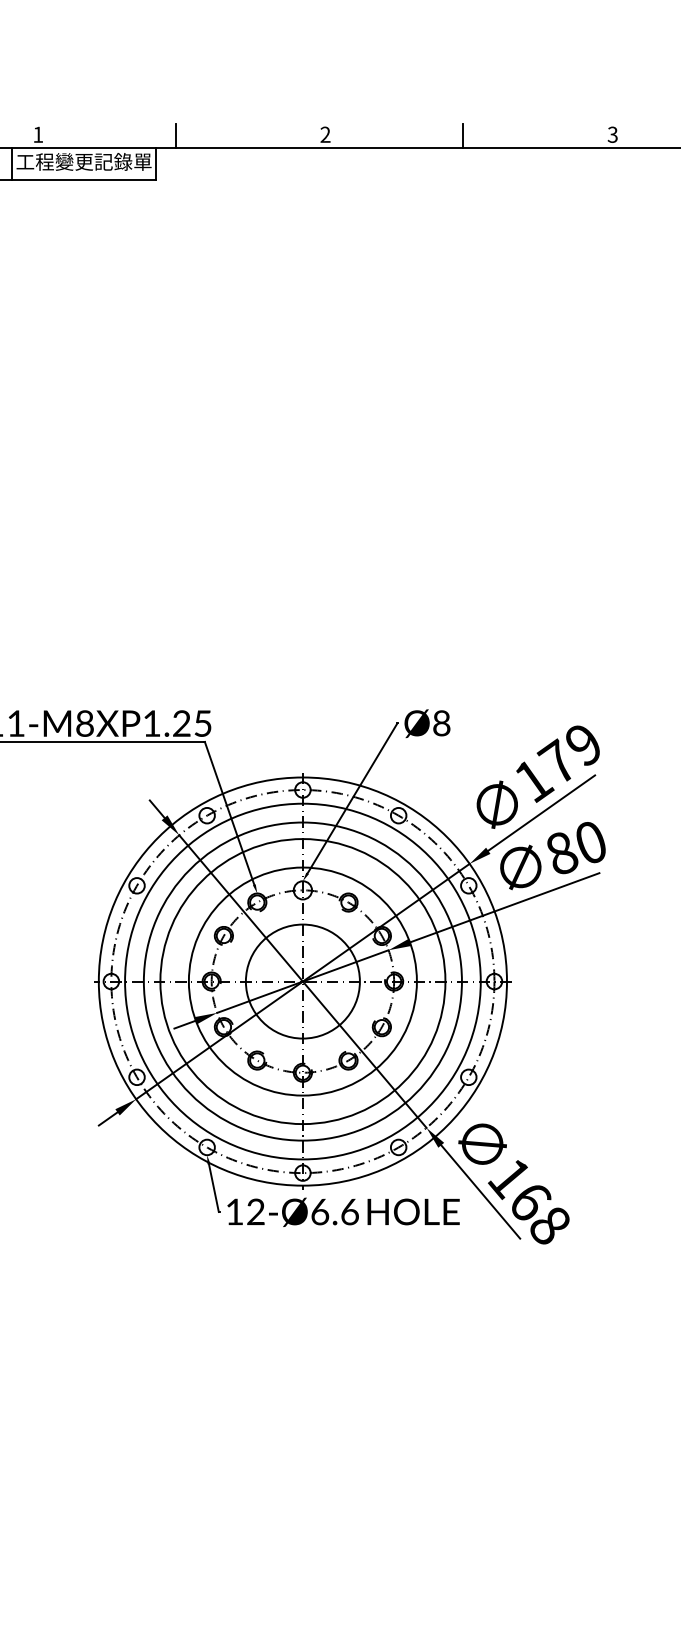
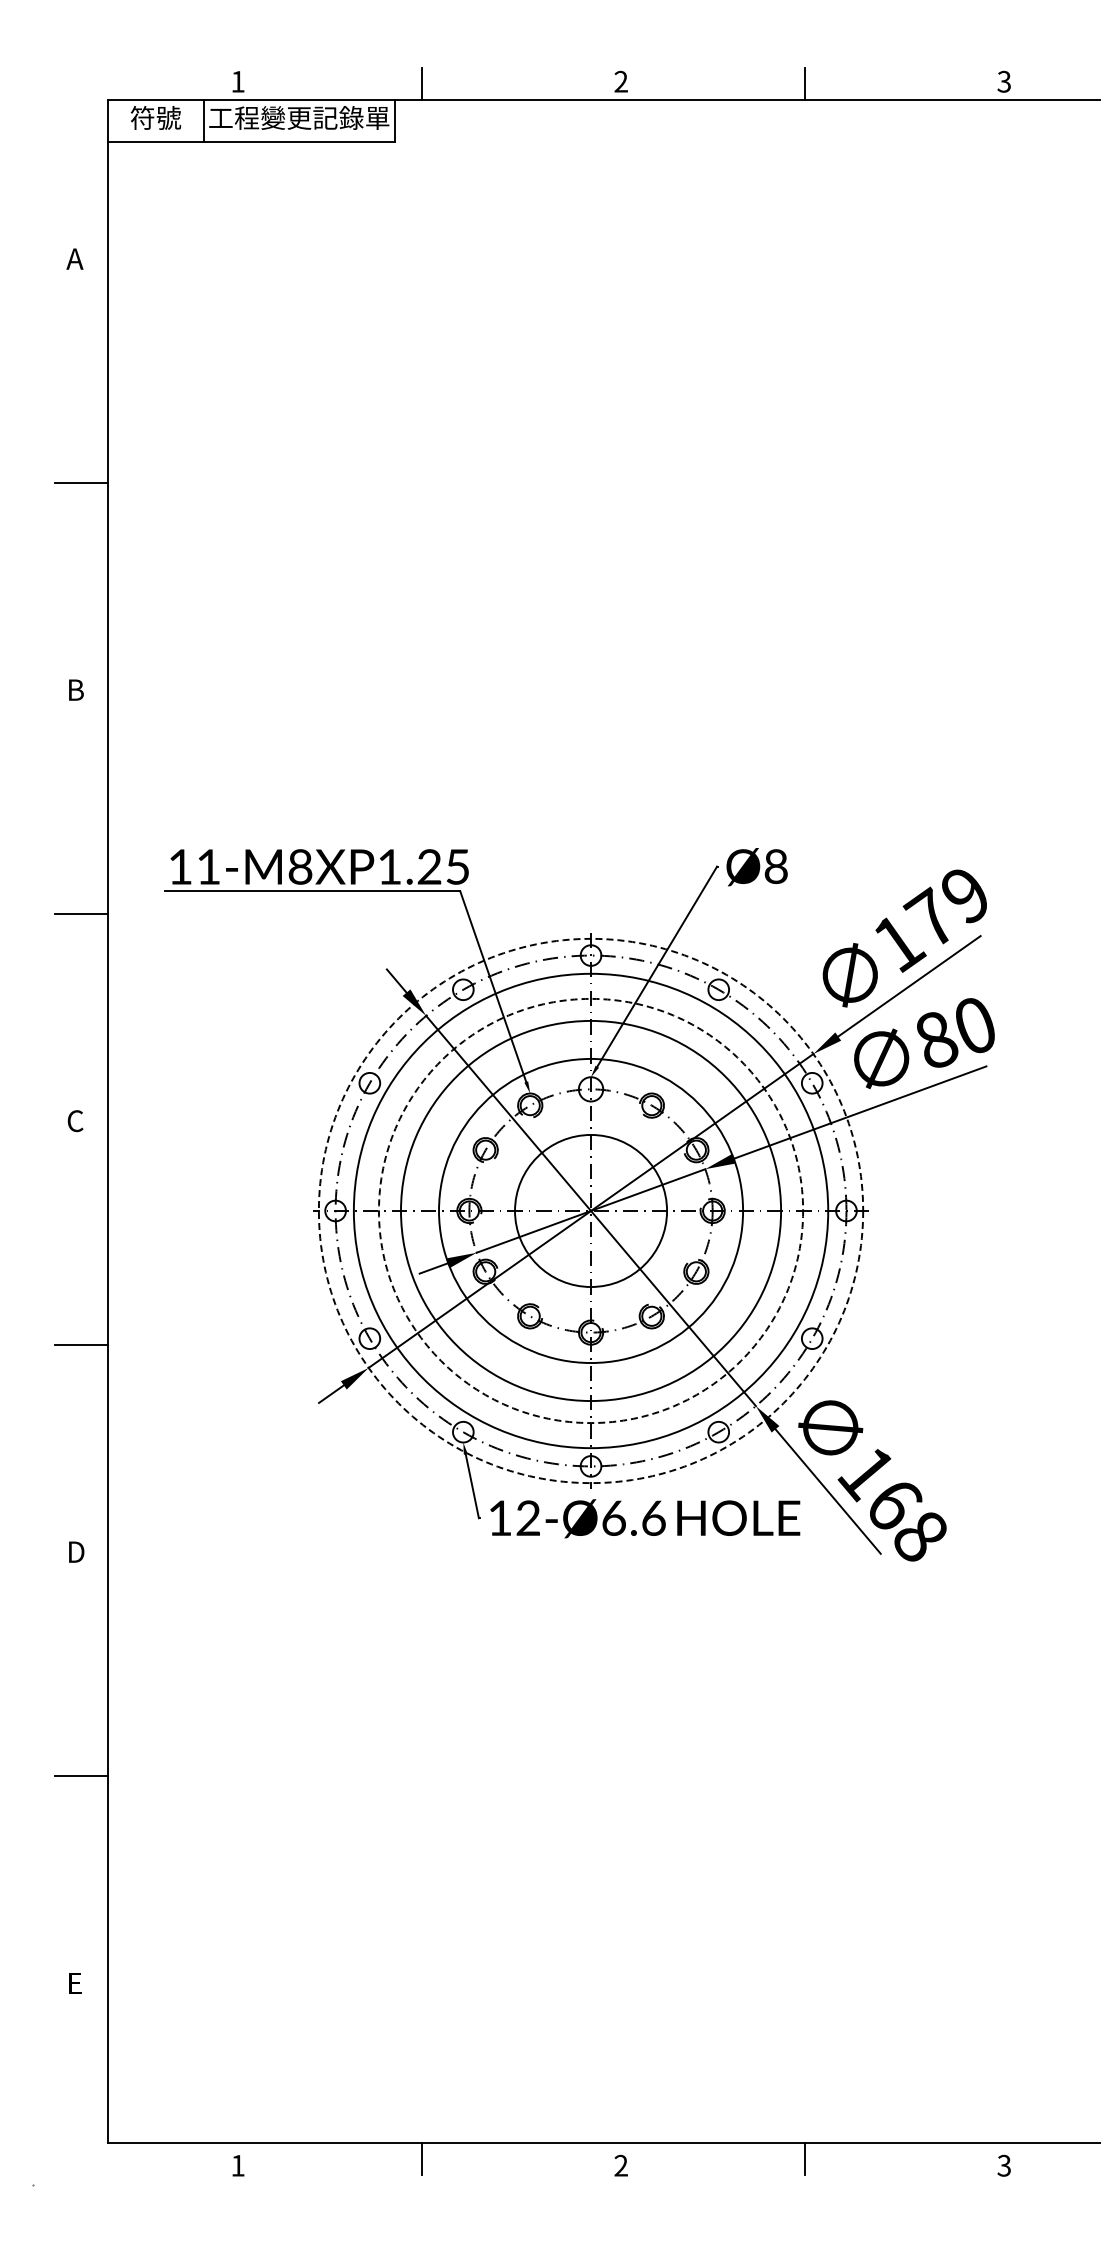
circle: (302, 981) -> (590, 1210), solid -> dashed
circle: (302, 981) -> (590, 1210), solid -> dashed

